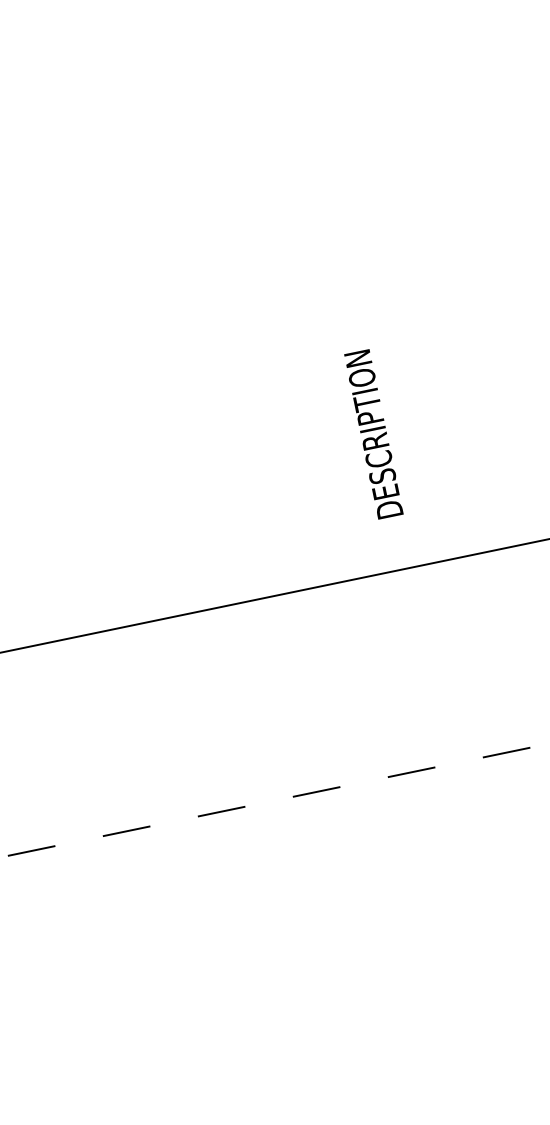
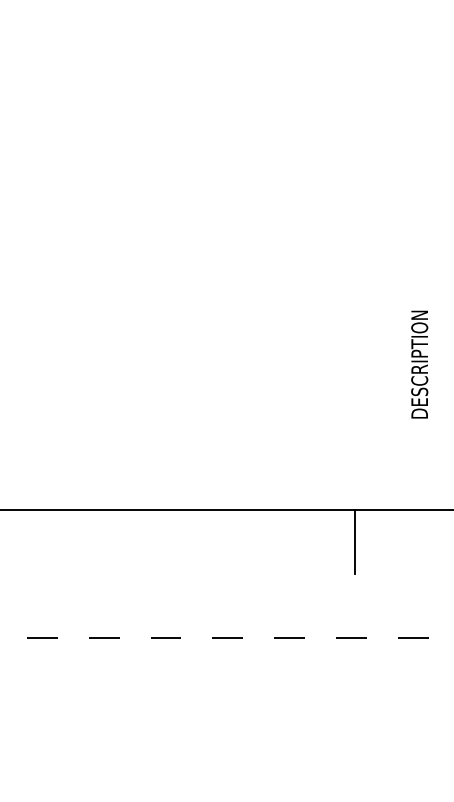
text: (373, 434) -> (419, 364), moved
line: (385, 623) -> (354, 541), added

